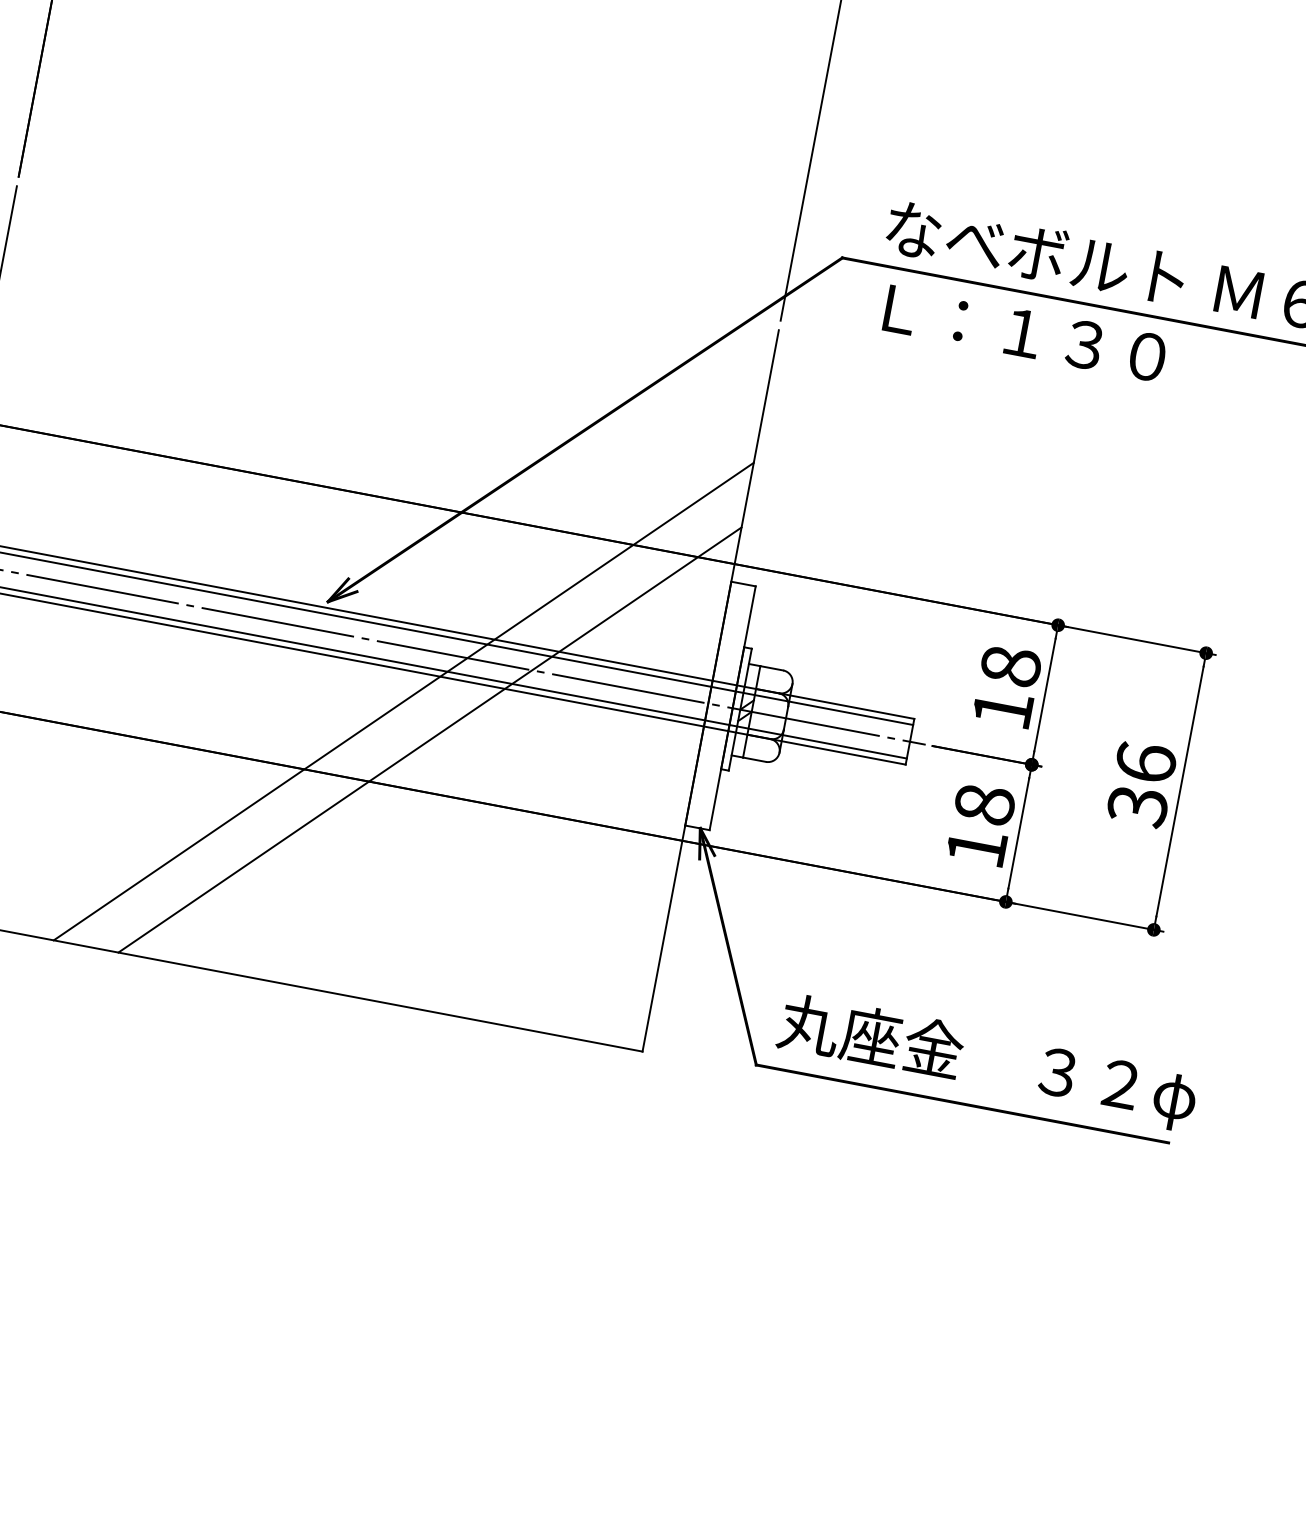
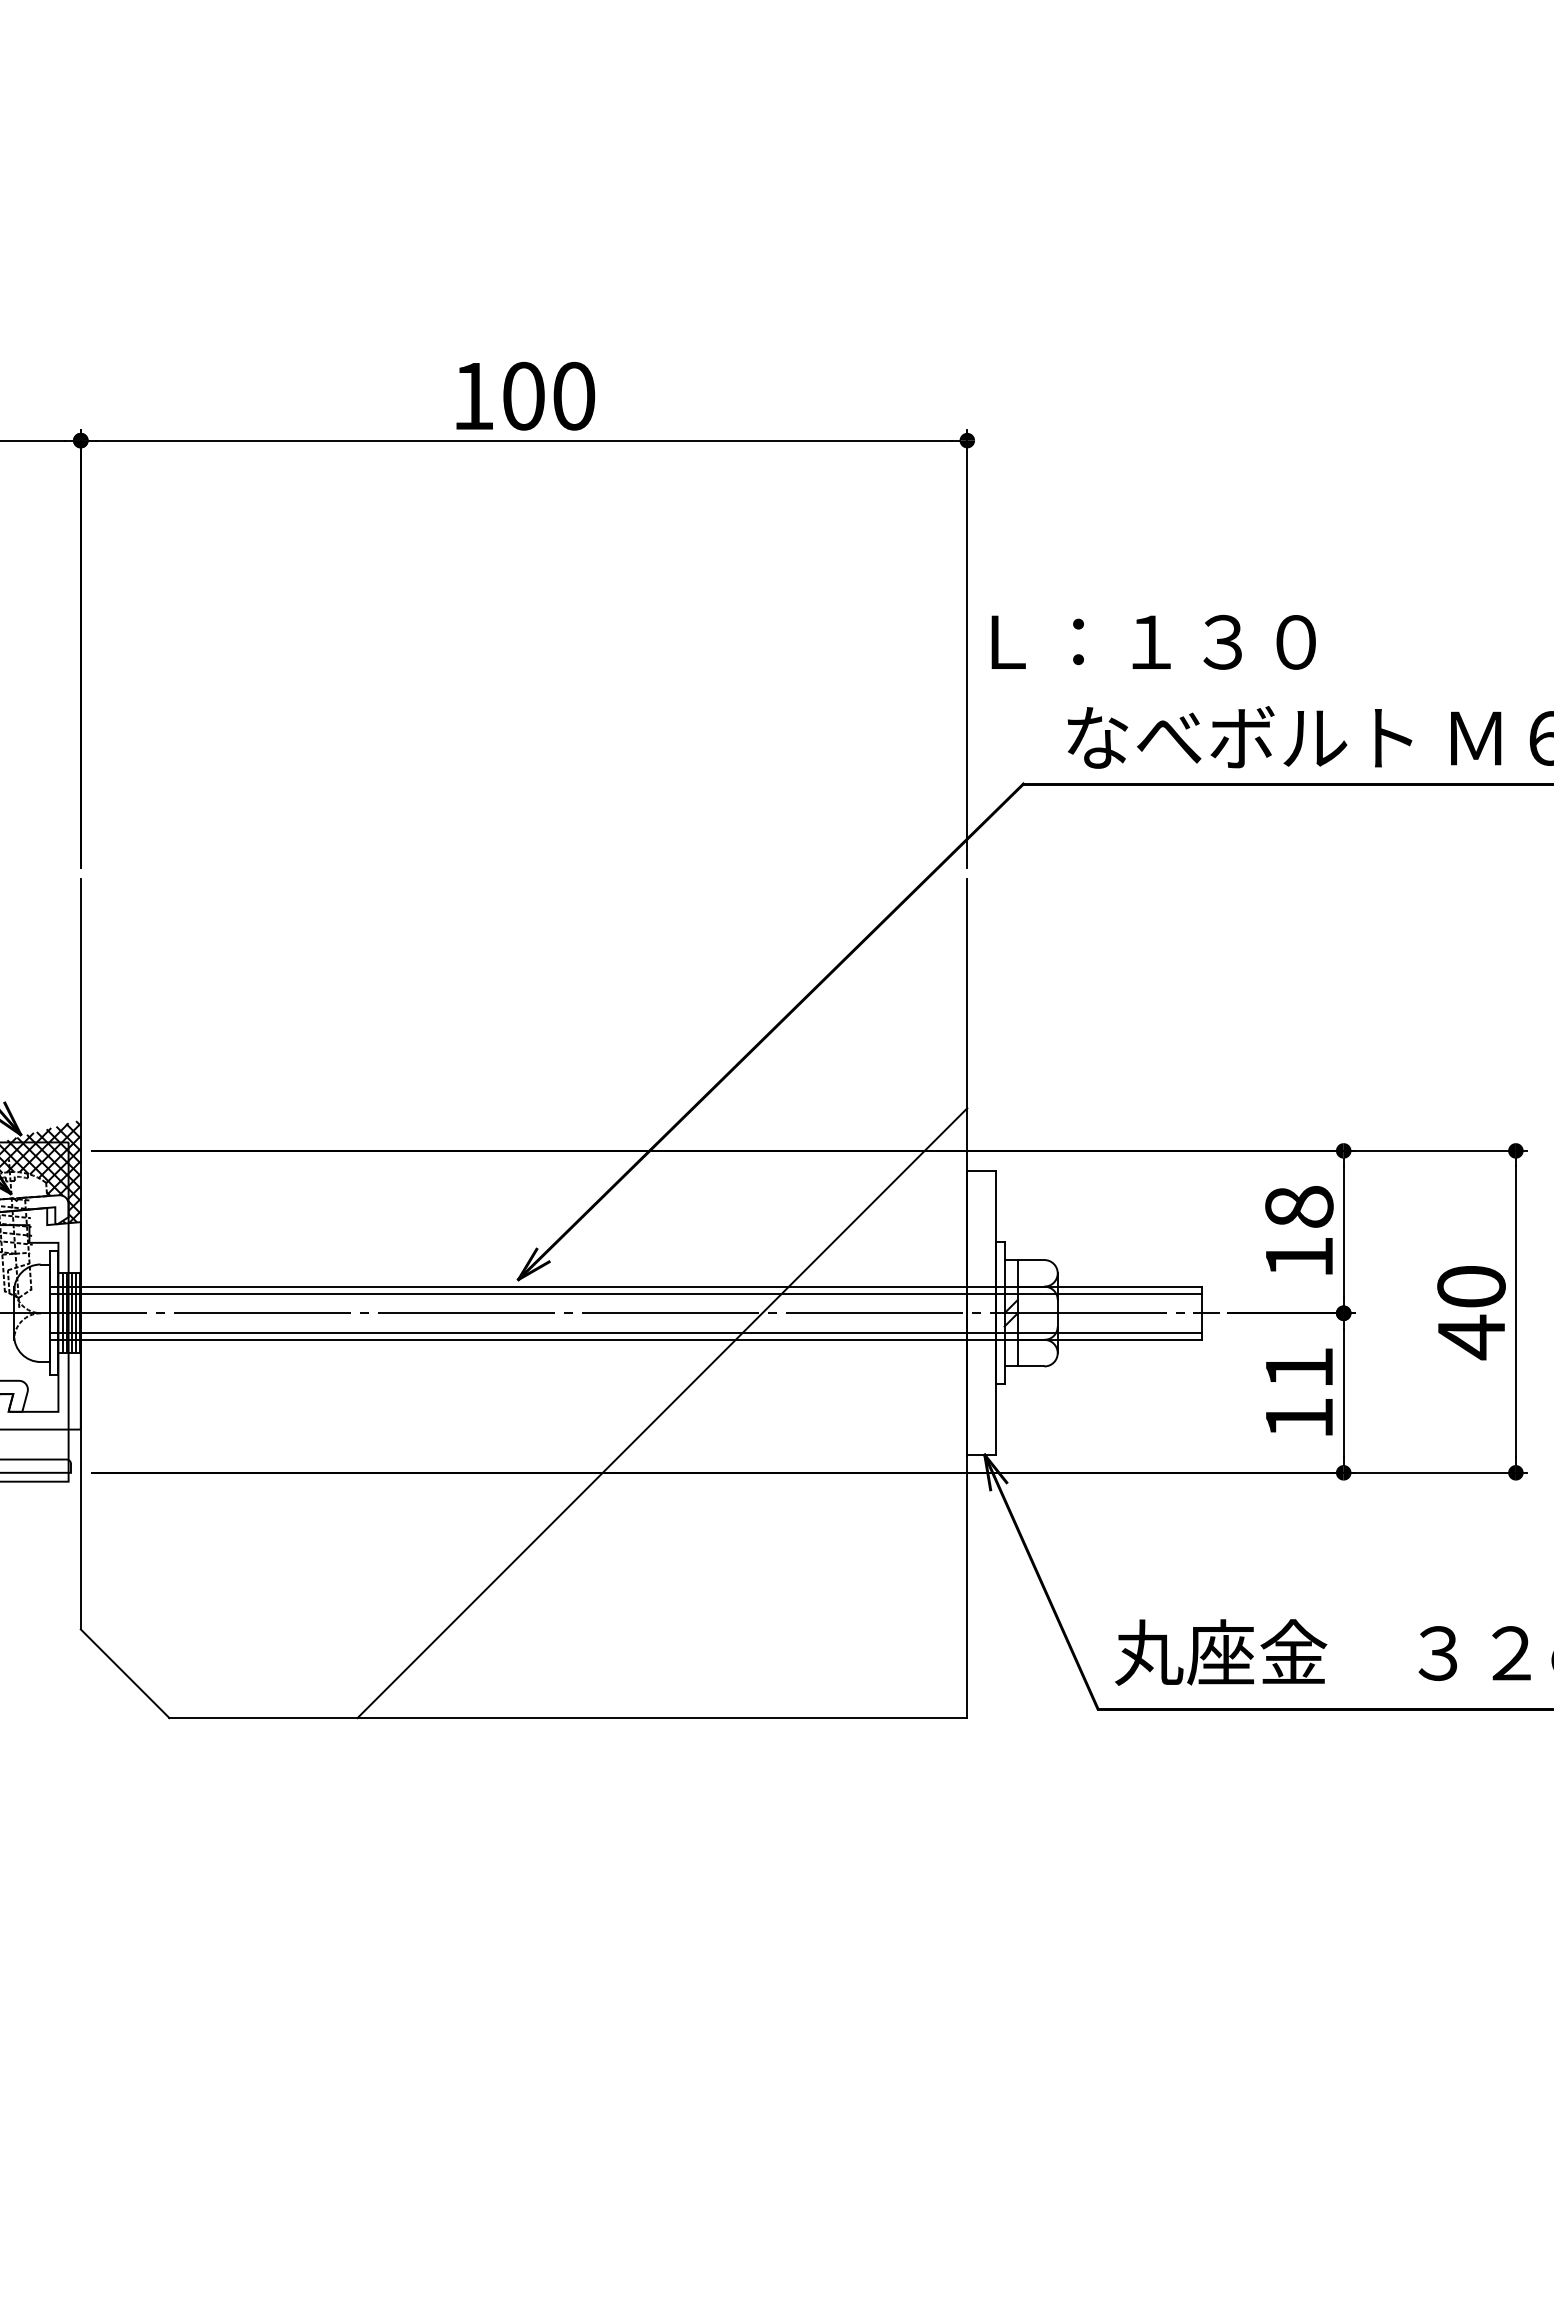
text: (1025, 332) -> (1153, 641), moved
line: (403, 701) -> (624, 1375), removed
text: (1141, 784) -> (1471, 1312), 36 -> 40
text: (984, 804) -> (1299, 1367), 18 -> 11

